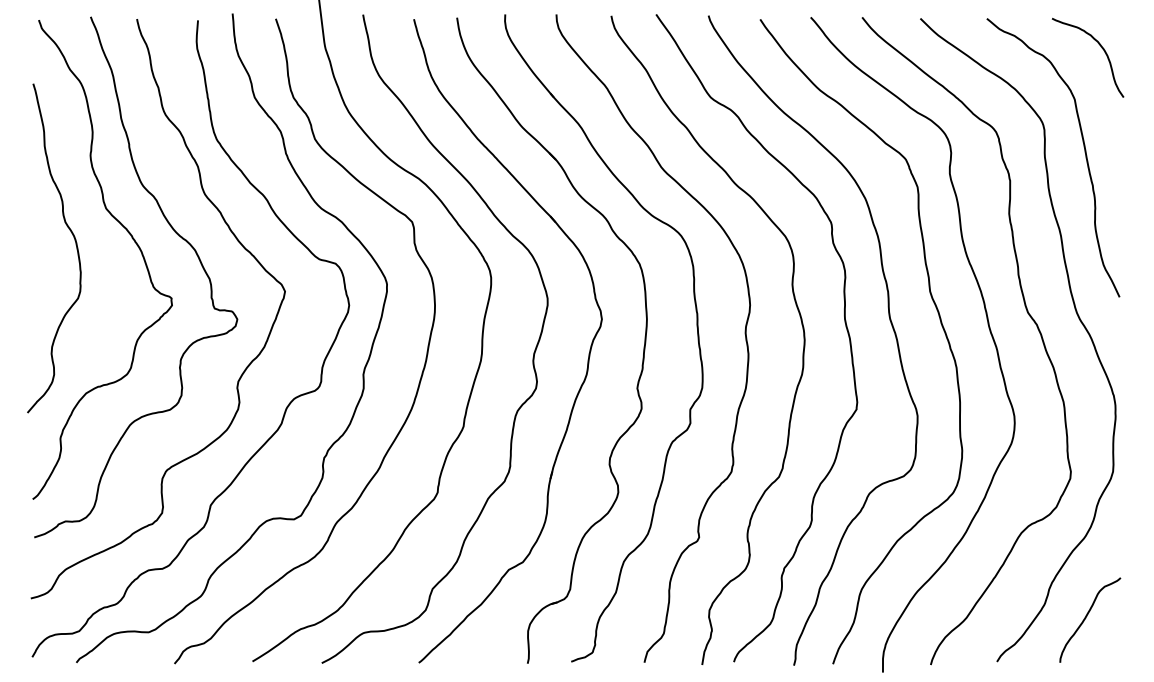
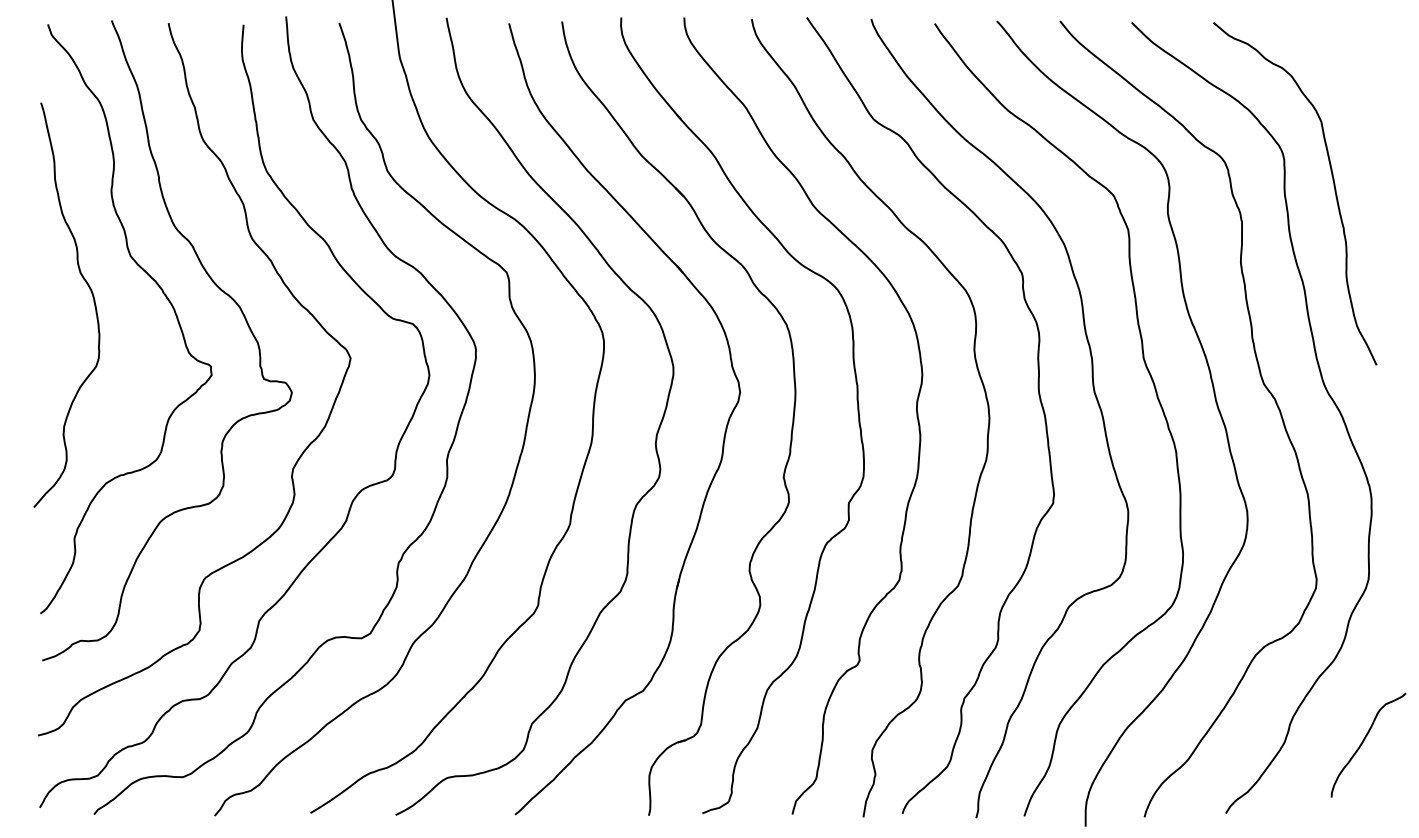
curve: (1100, 46) -> (1352, 56), removed
curve: (1087, 617) -> (1364, 741), moved

